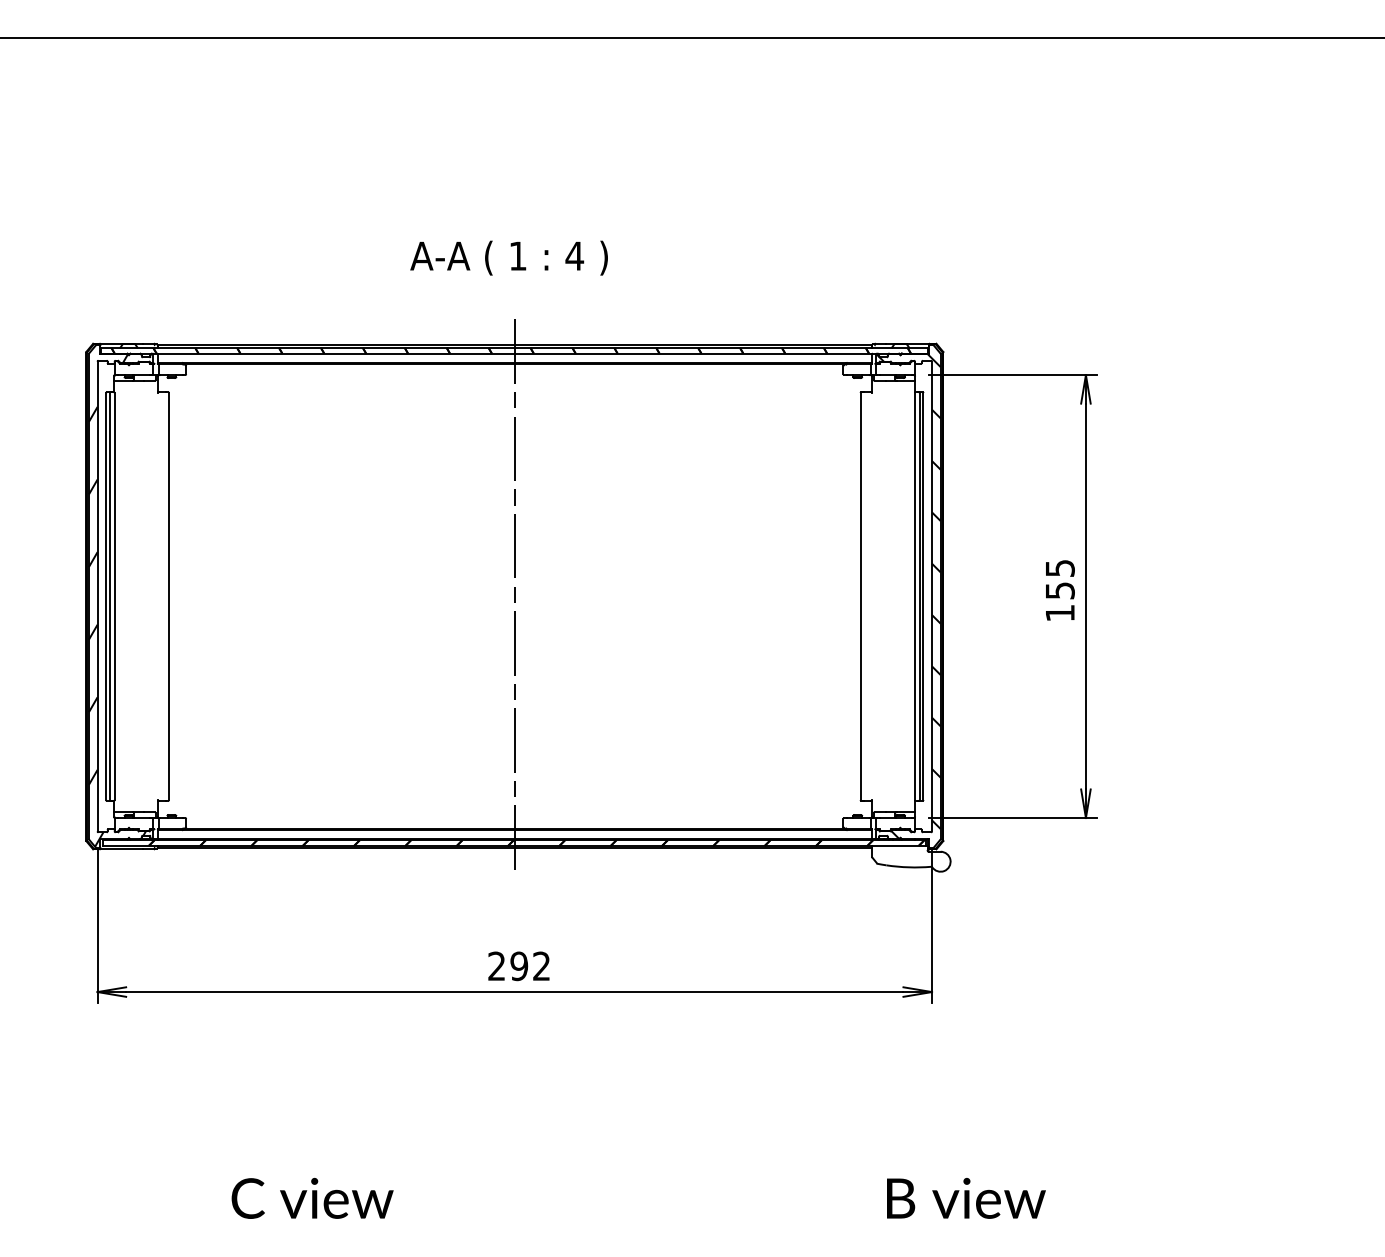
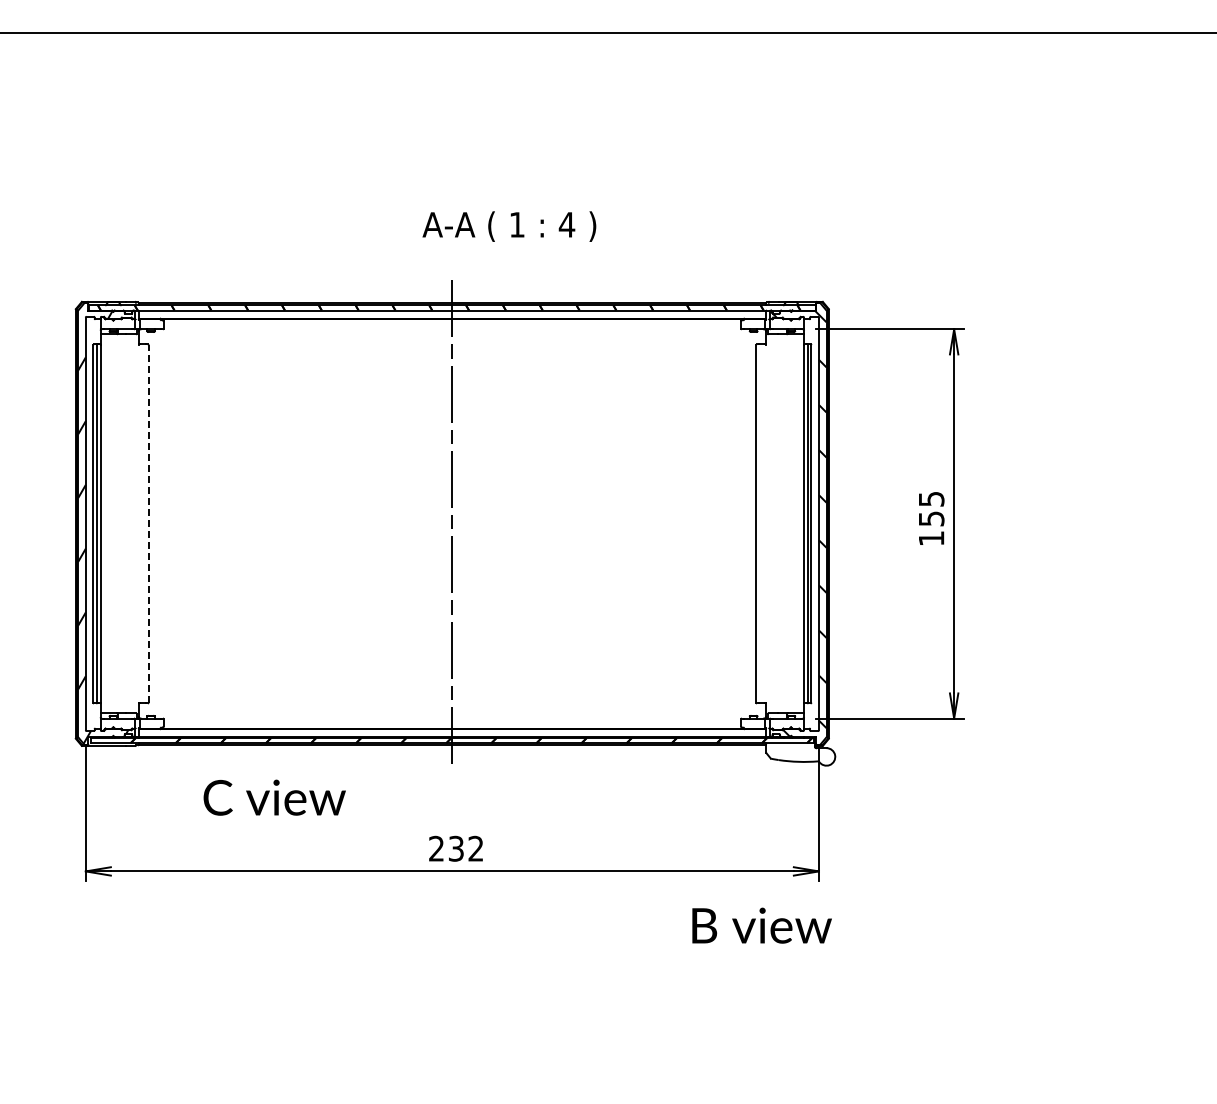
text: (509, 258) -> (509, 226), moved
line: (168, 596) -> (148, 523), solid -> dashed
text: (518, 965) -> (455, 848), 292 -> 232
text: (312, 1198) -> (274, 797), moved
text: (965, 1198) -> (761, 925), moved

